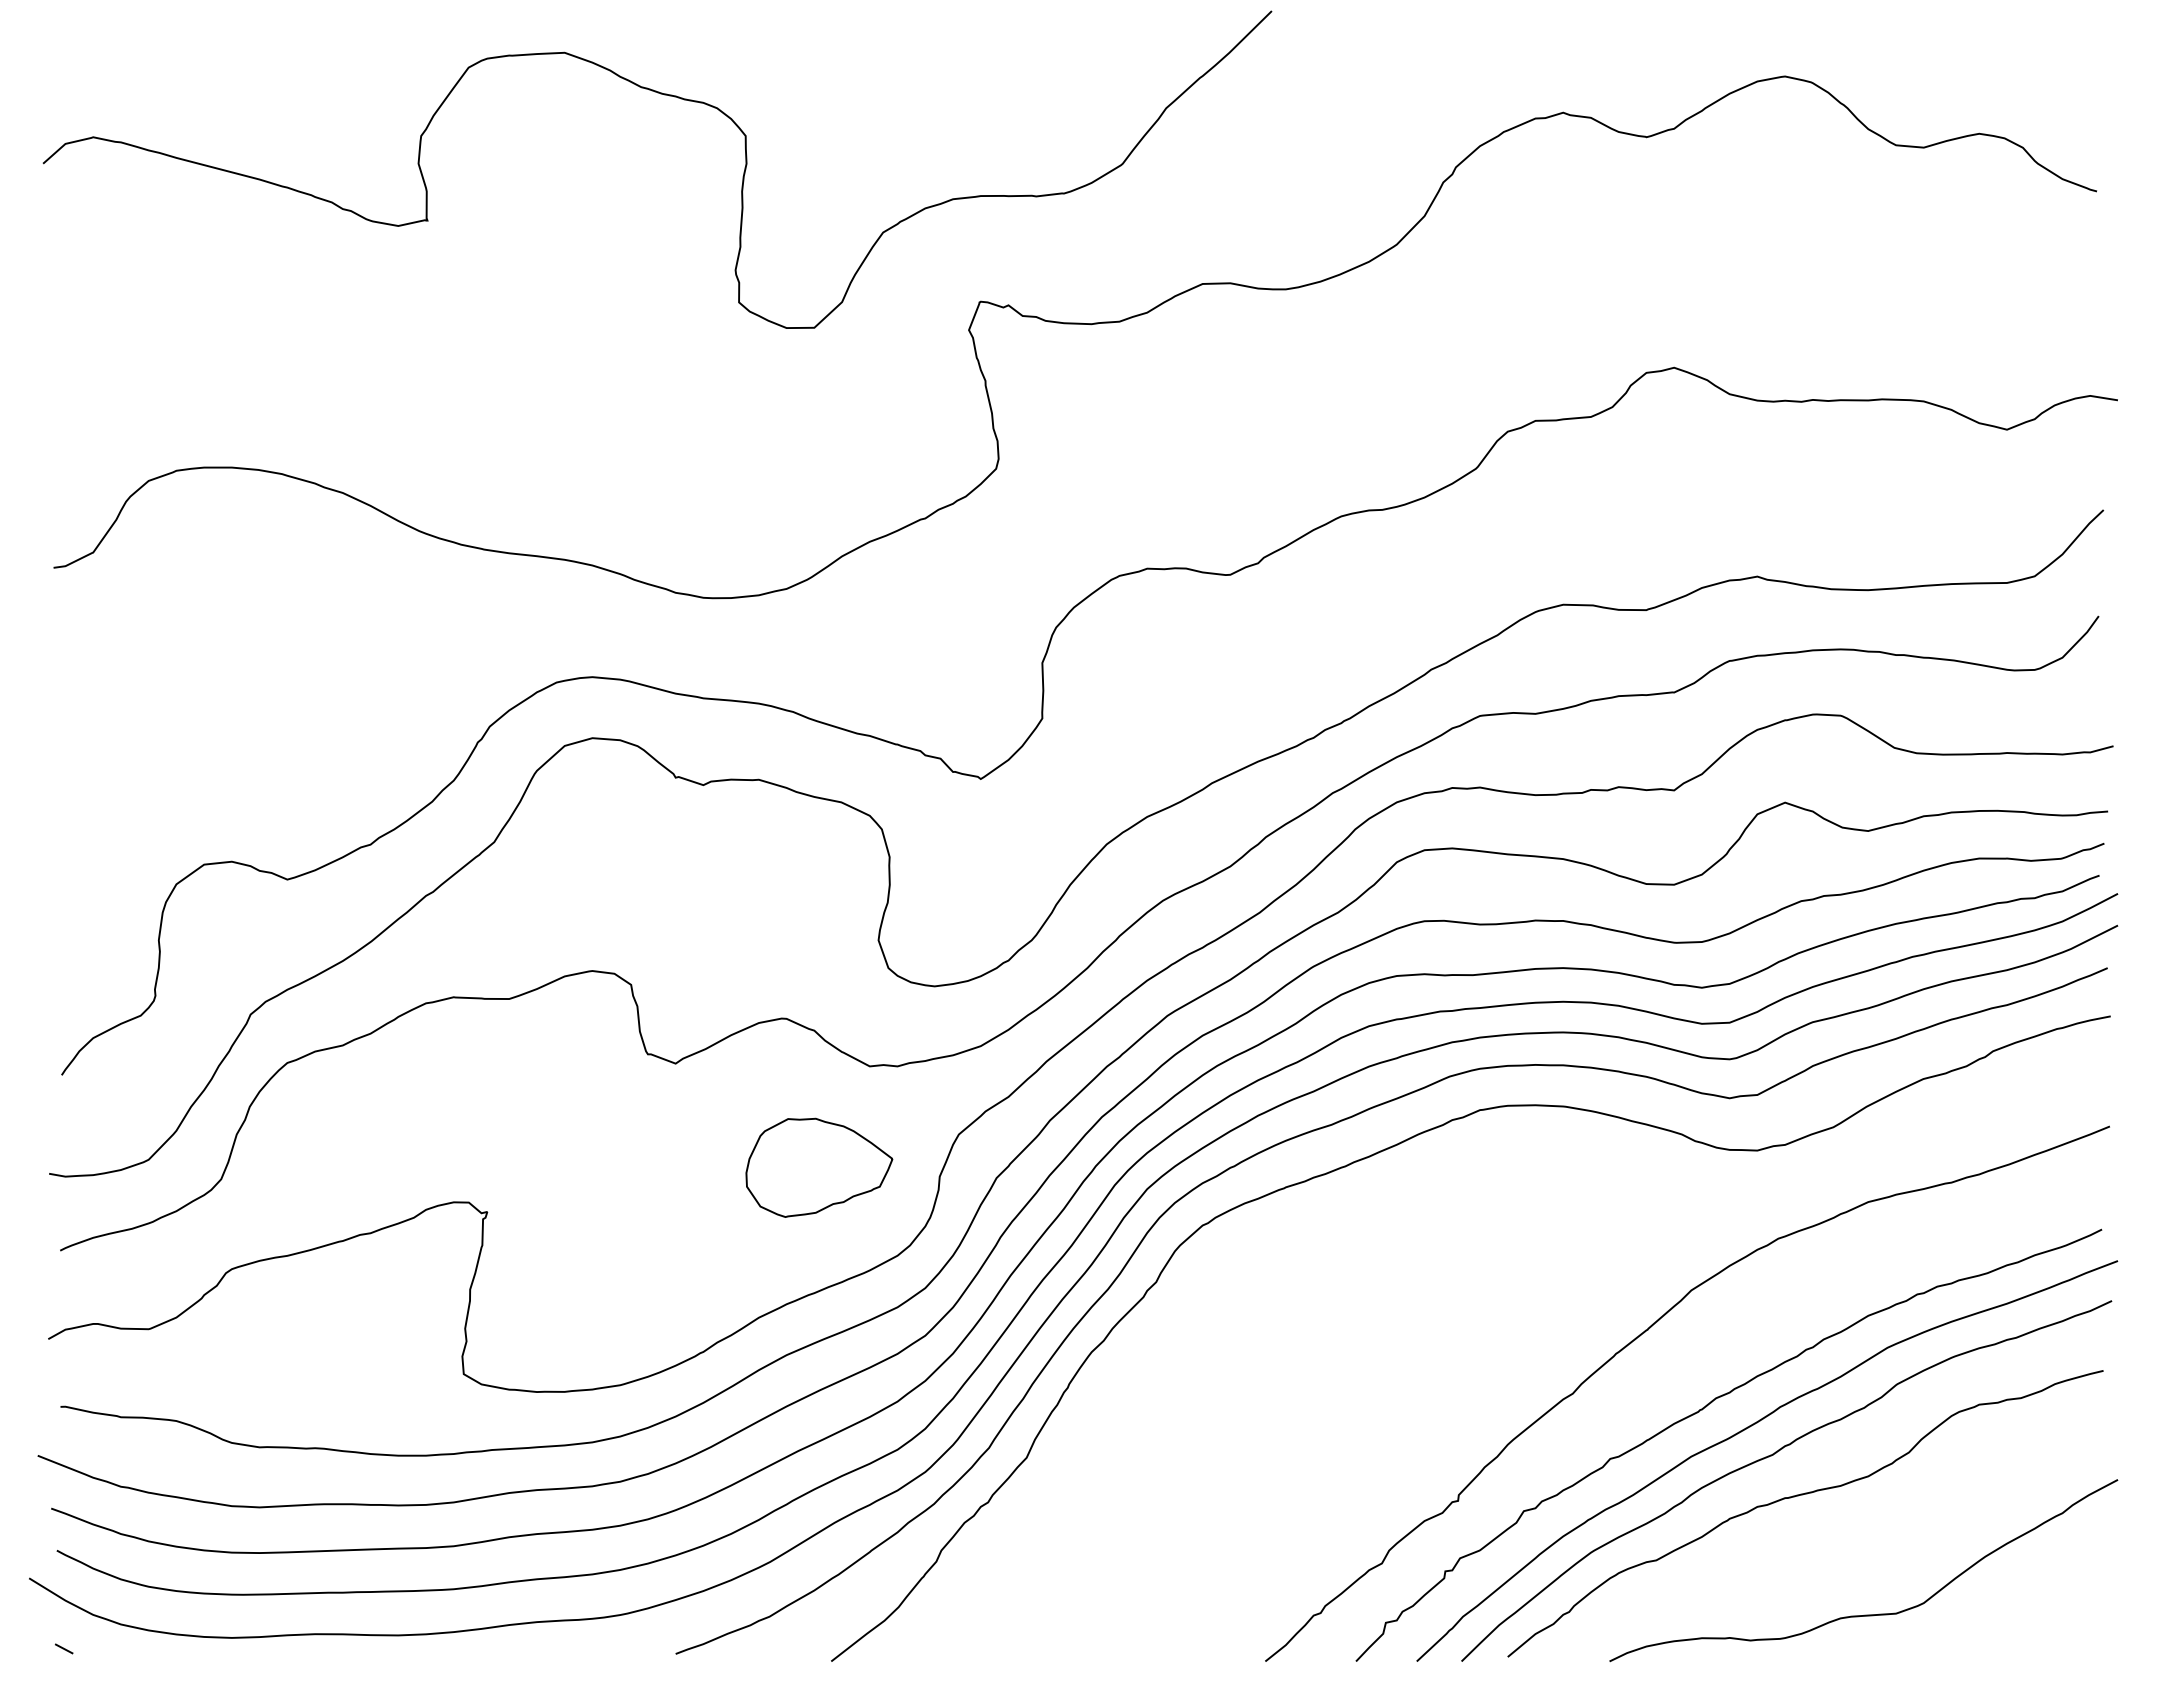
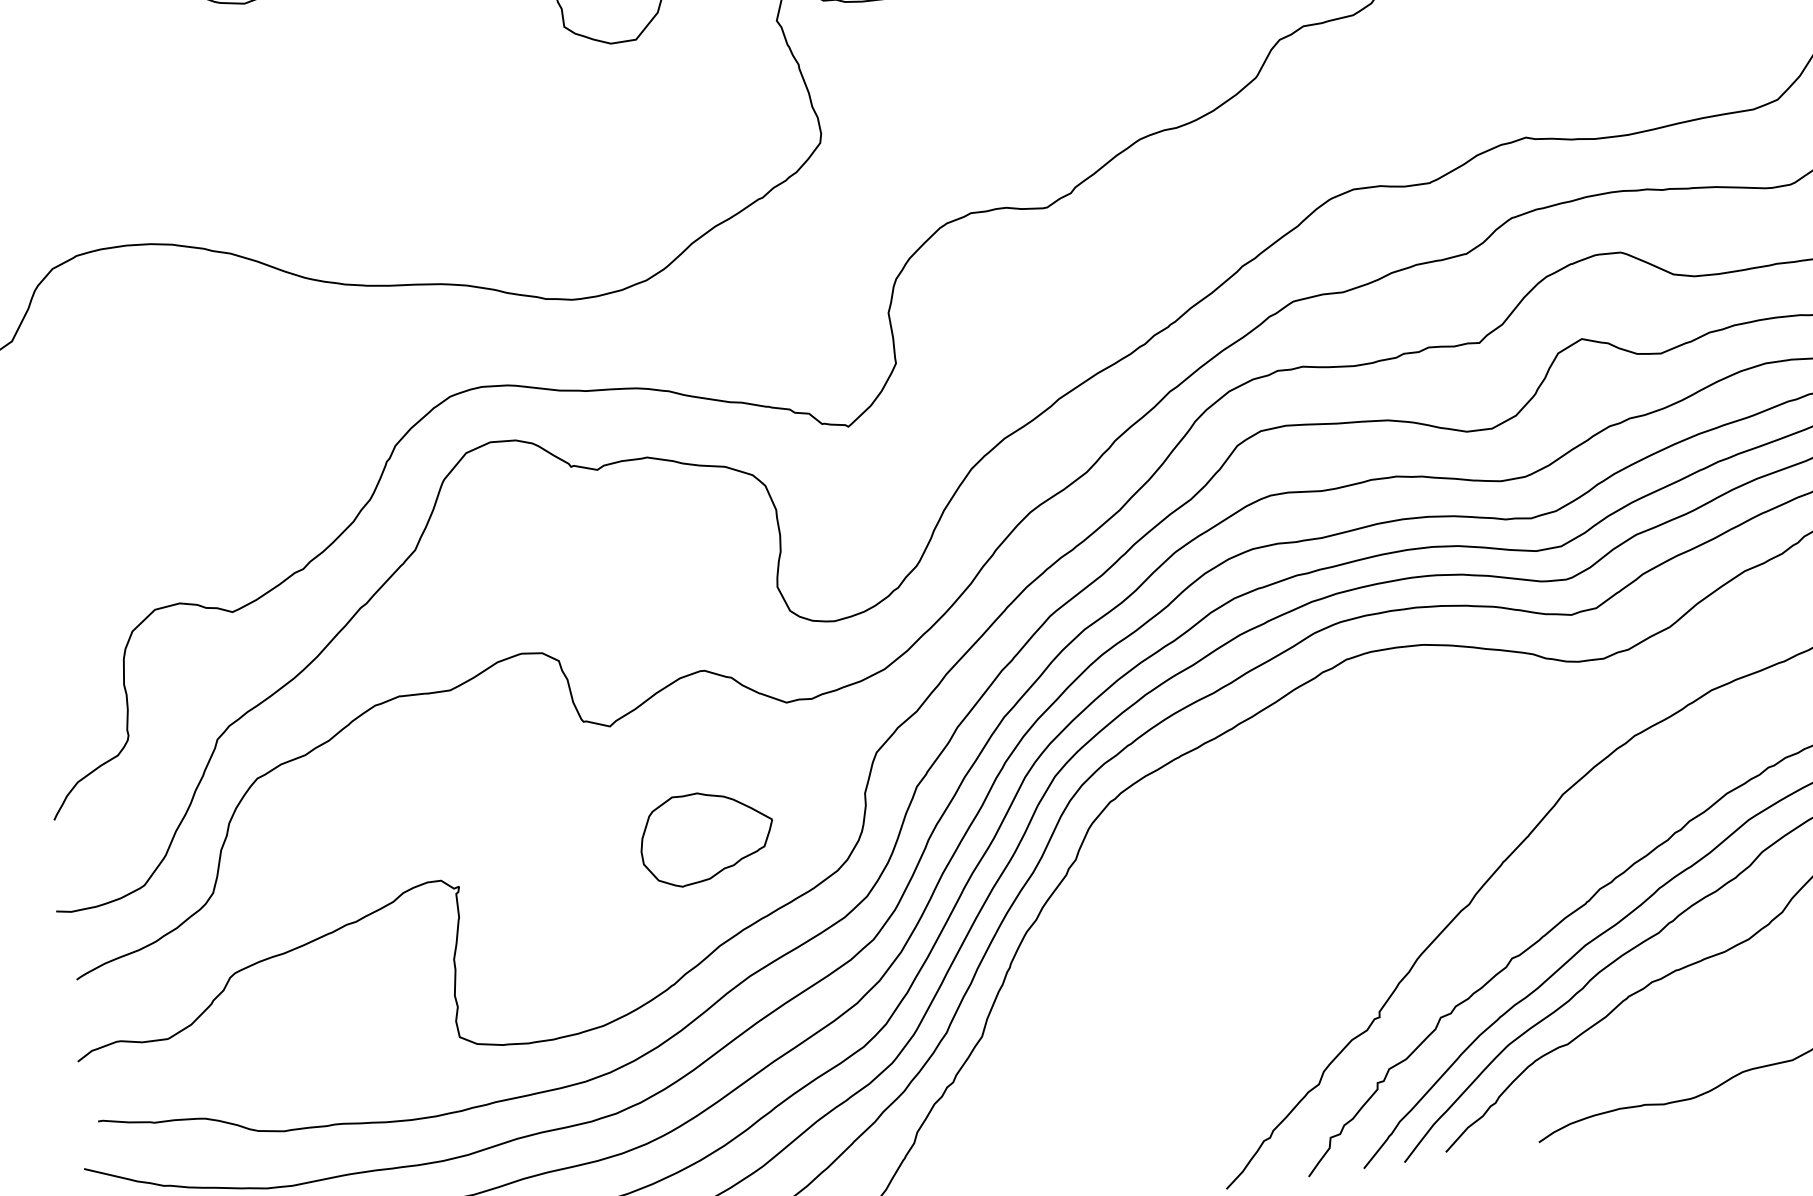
part: (819, 1167) -> (707, 837), moved

